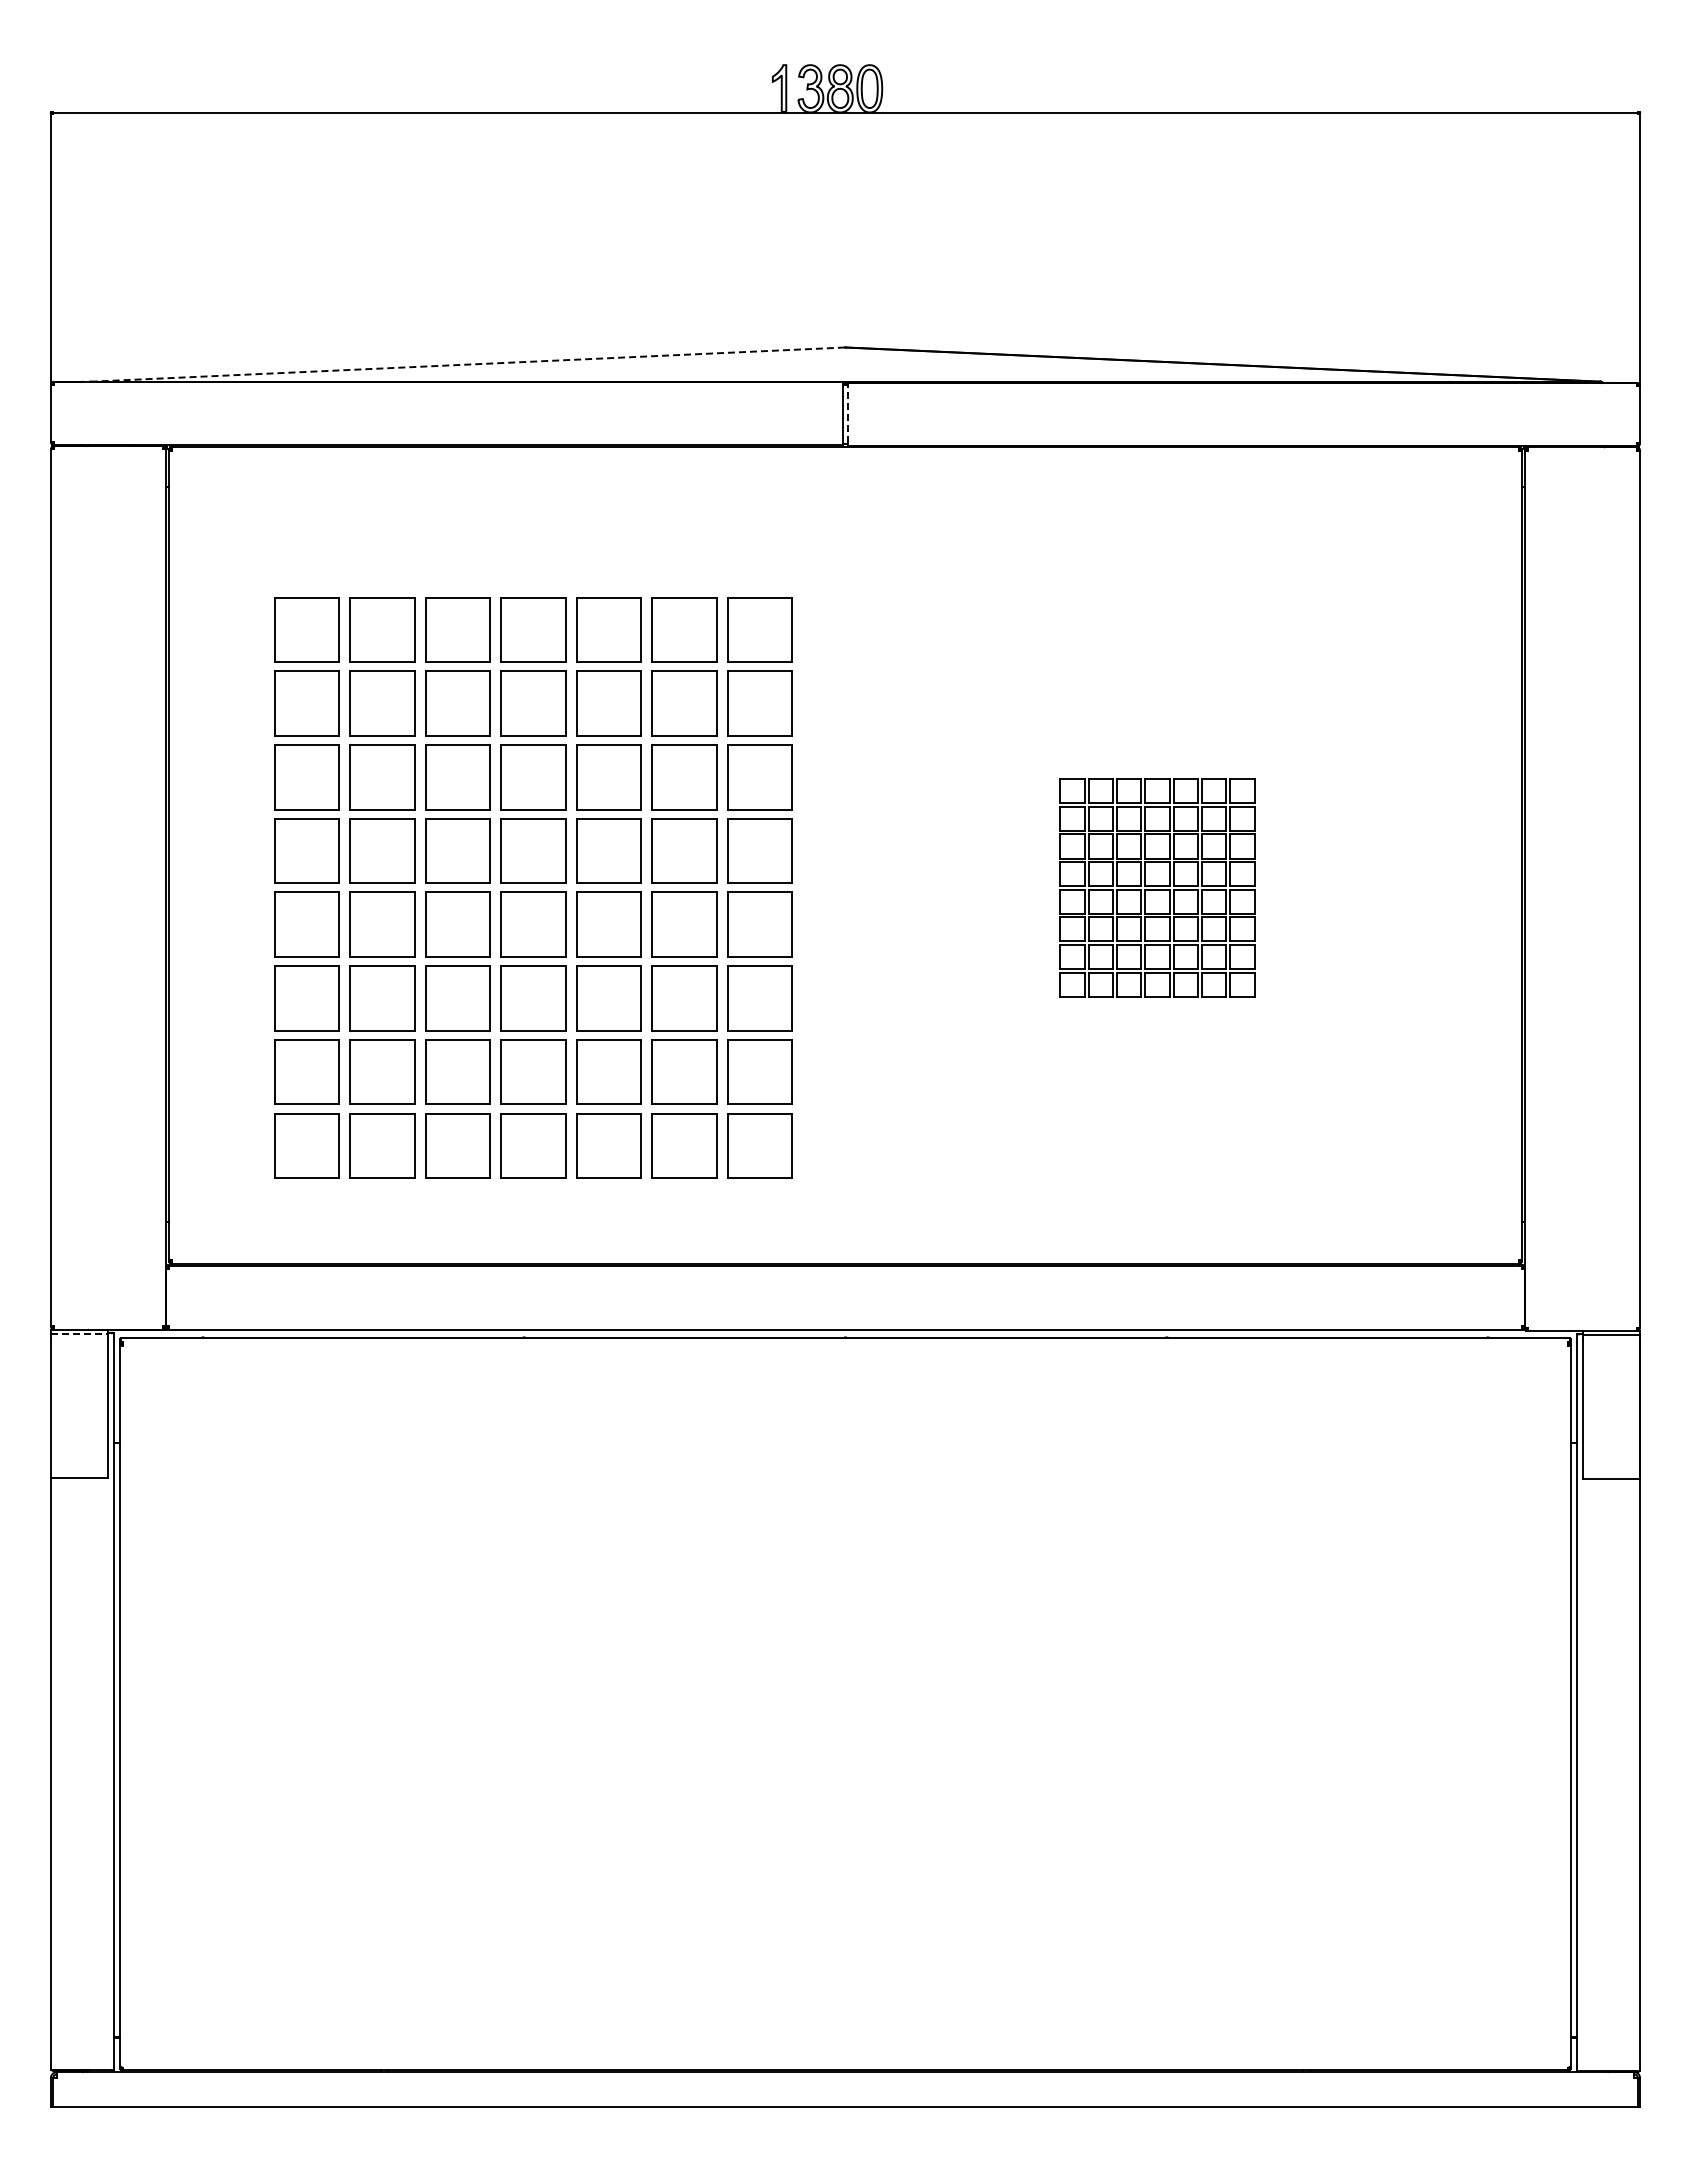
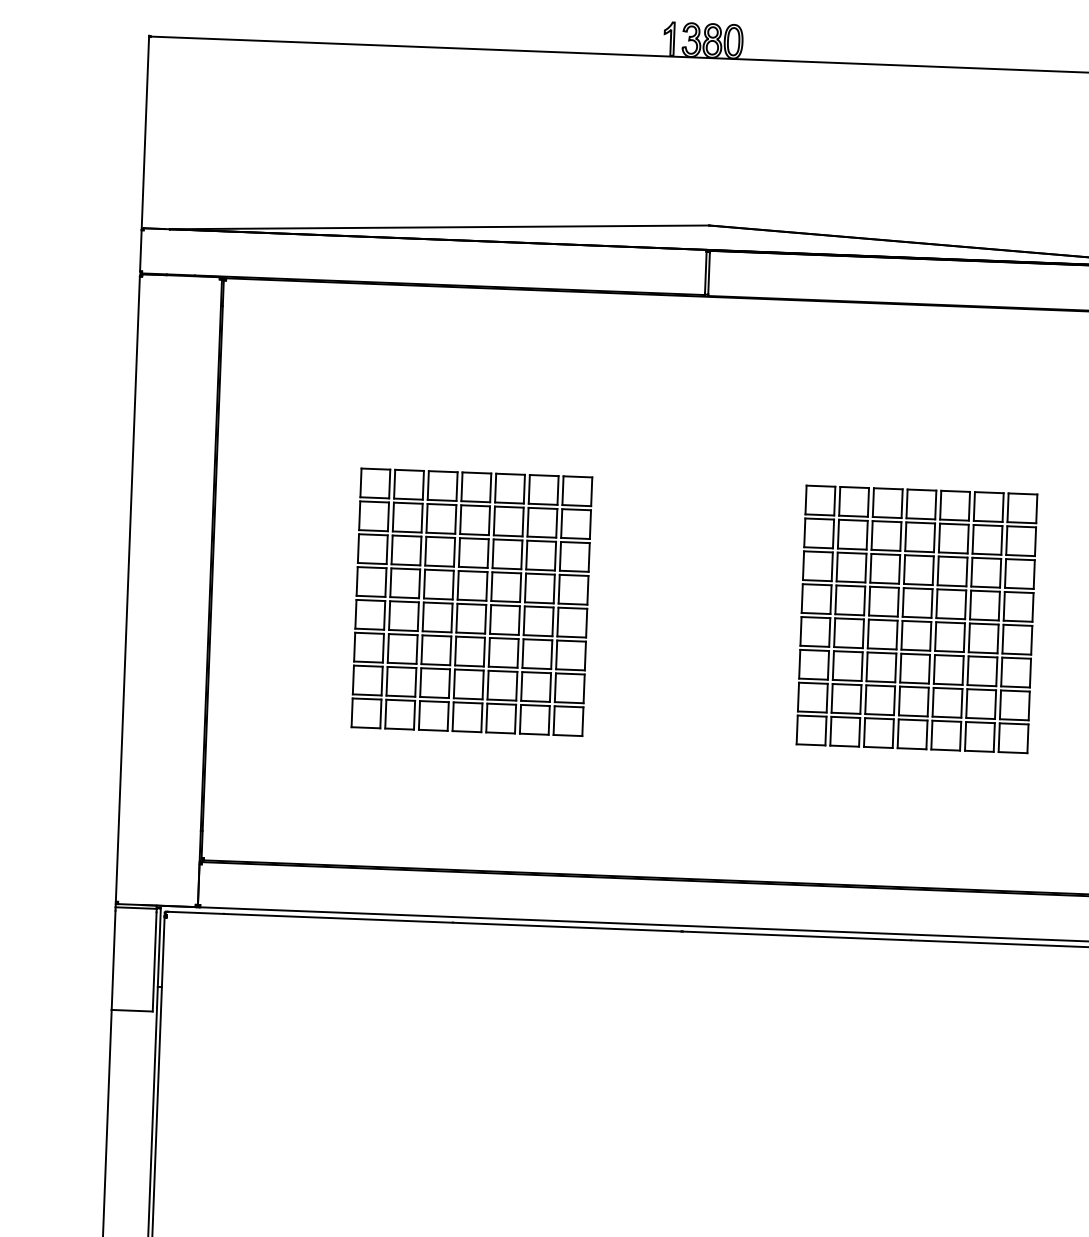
line: (467, 364) -> (439, 227), dashed -> solid
line: (847, 414) -> (708, 273), dashed -> solid
part: (533, 887) -> (472, 602), size x0.62
part: (1157, 887) -> (916, 619), size x1.67
line: (79, 1334) -> (136, 908), dashed -> solid

